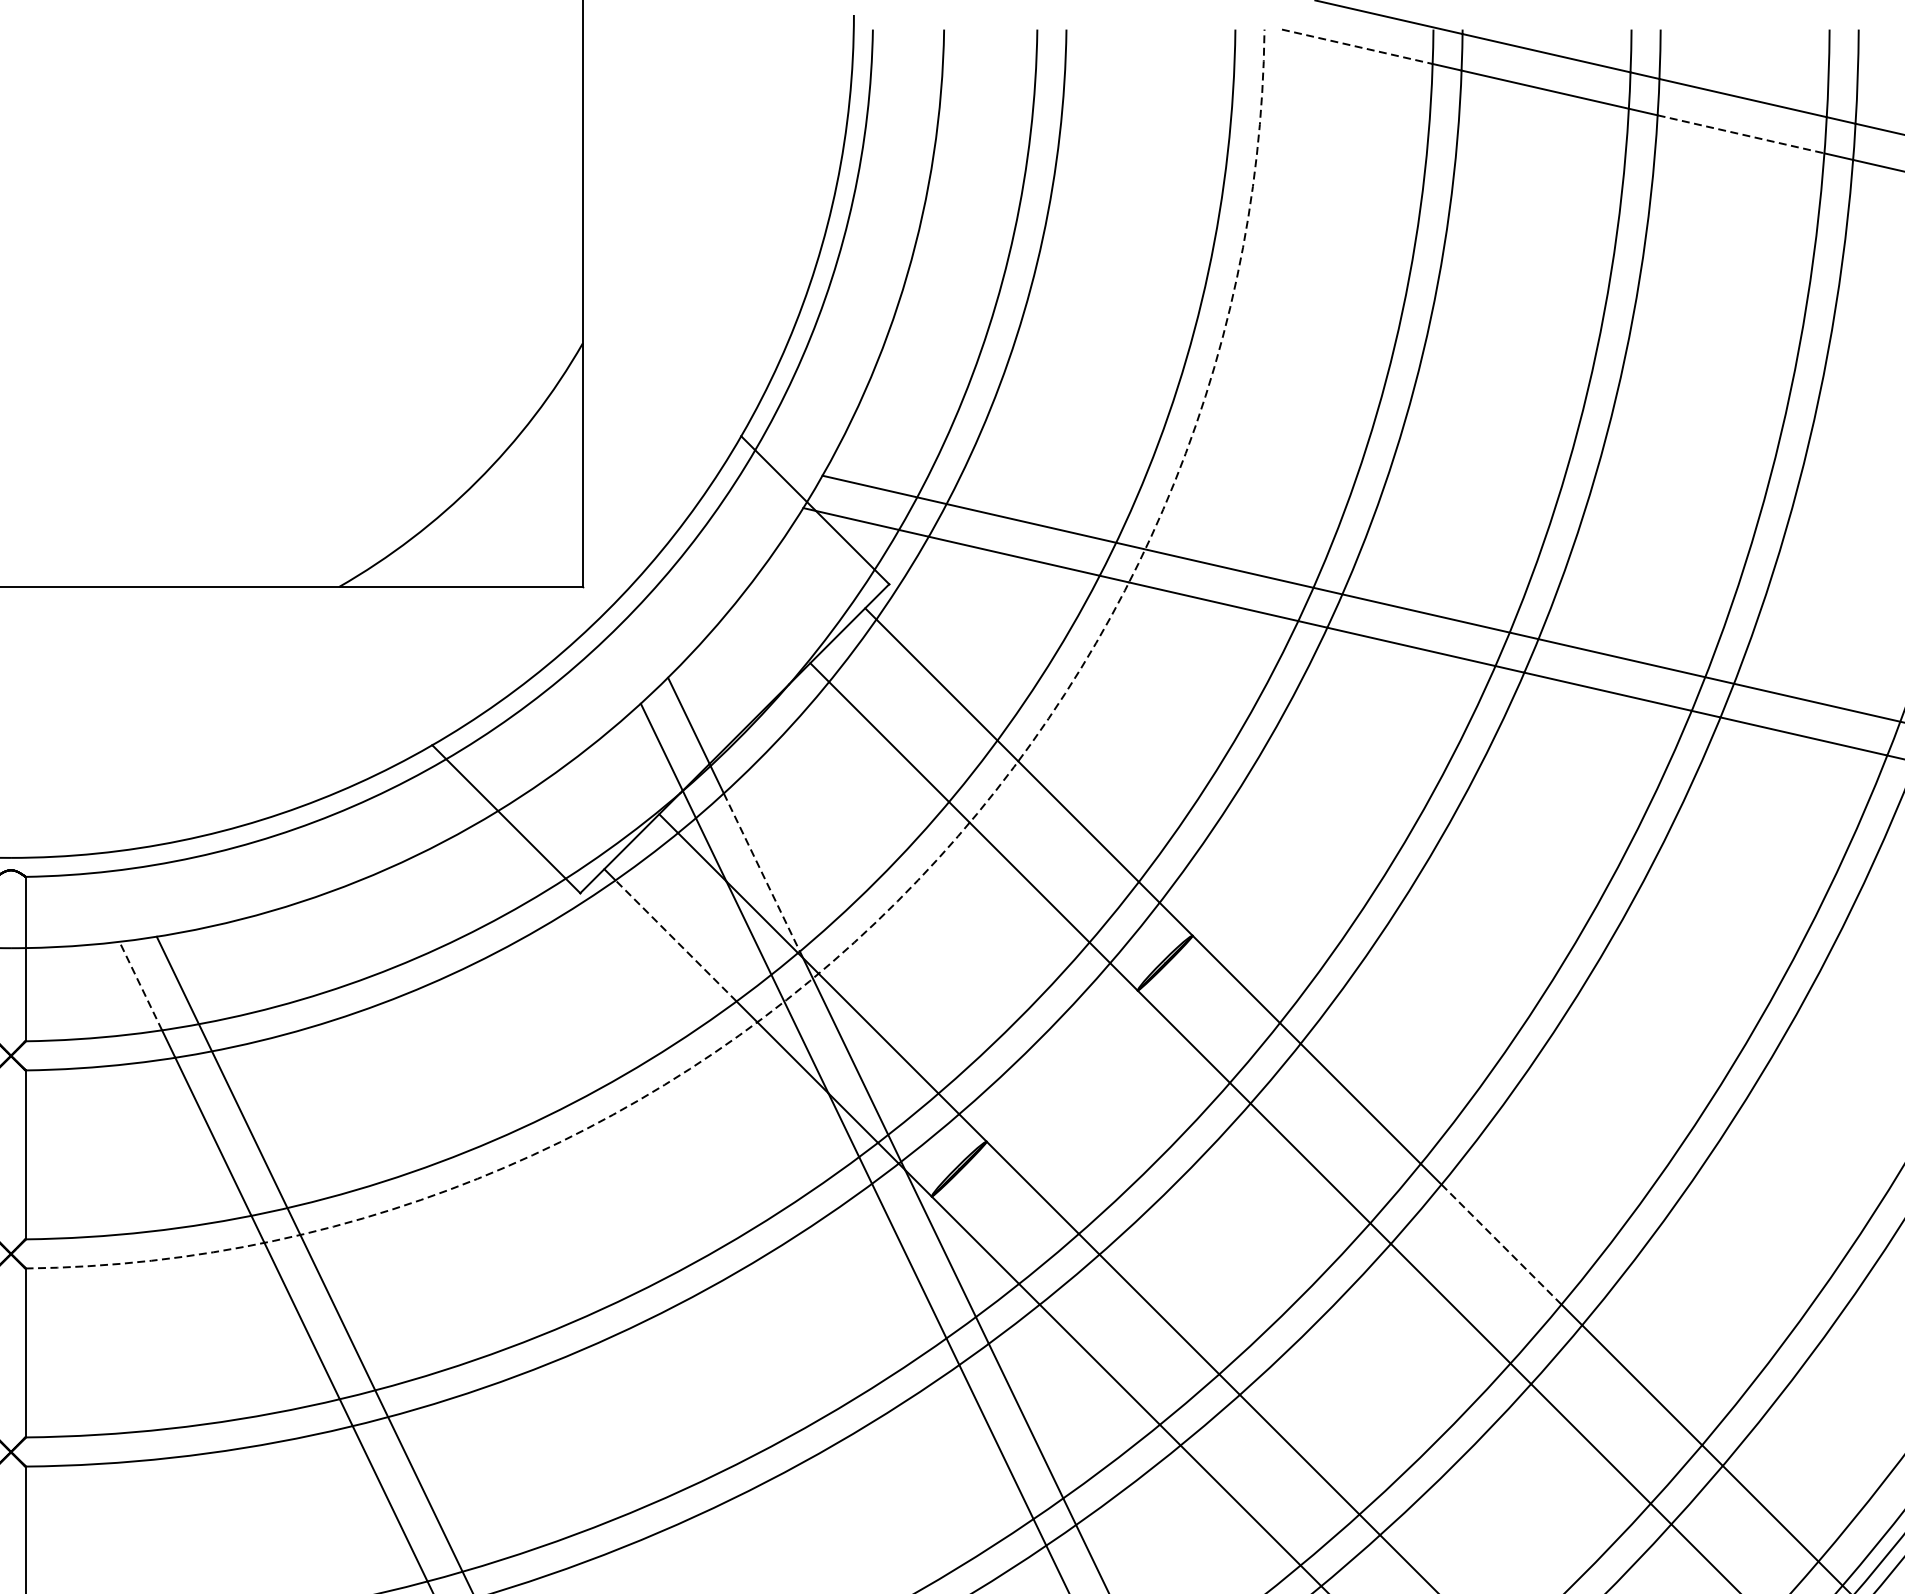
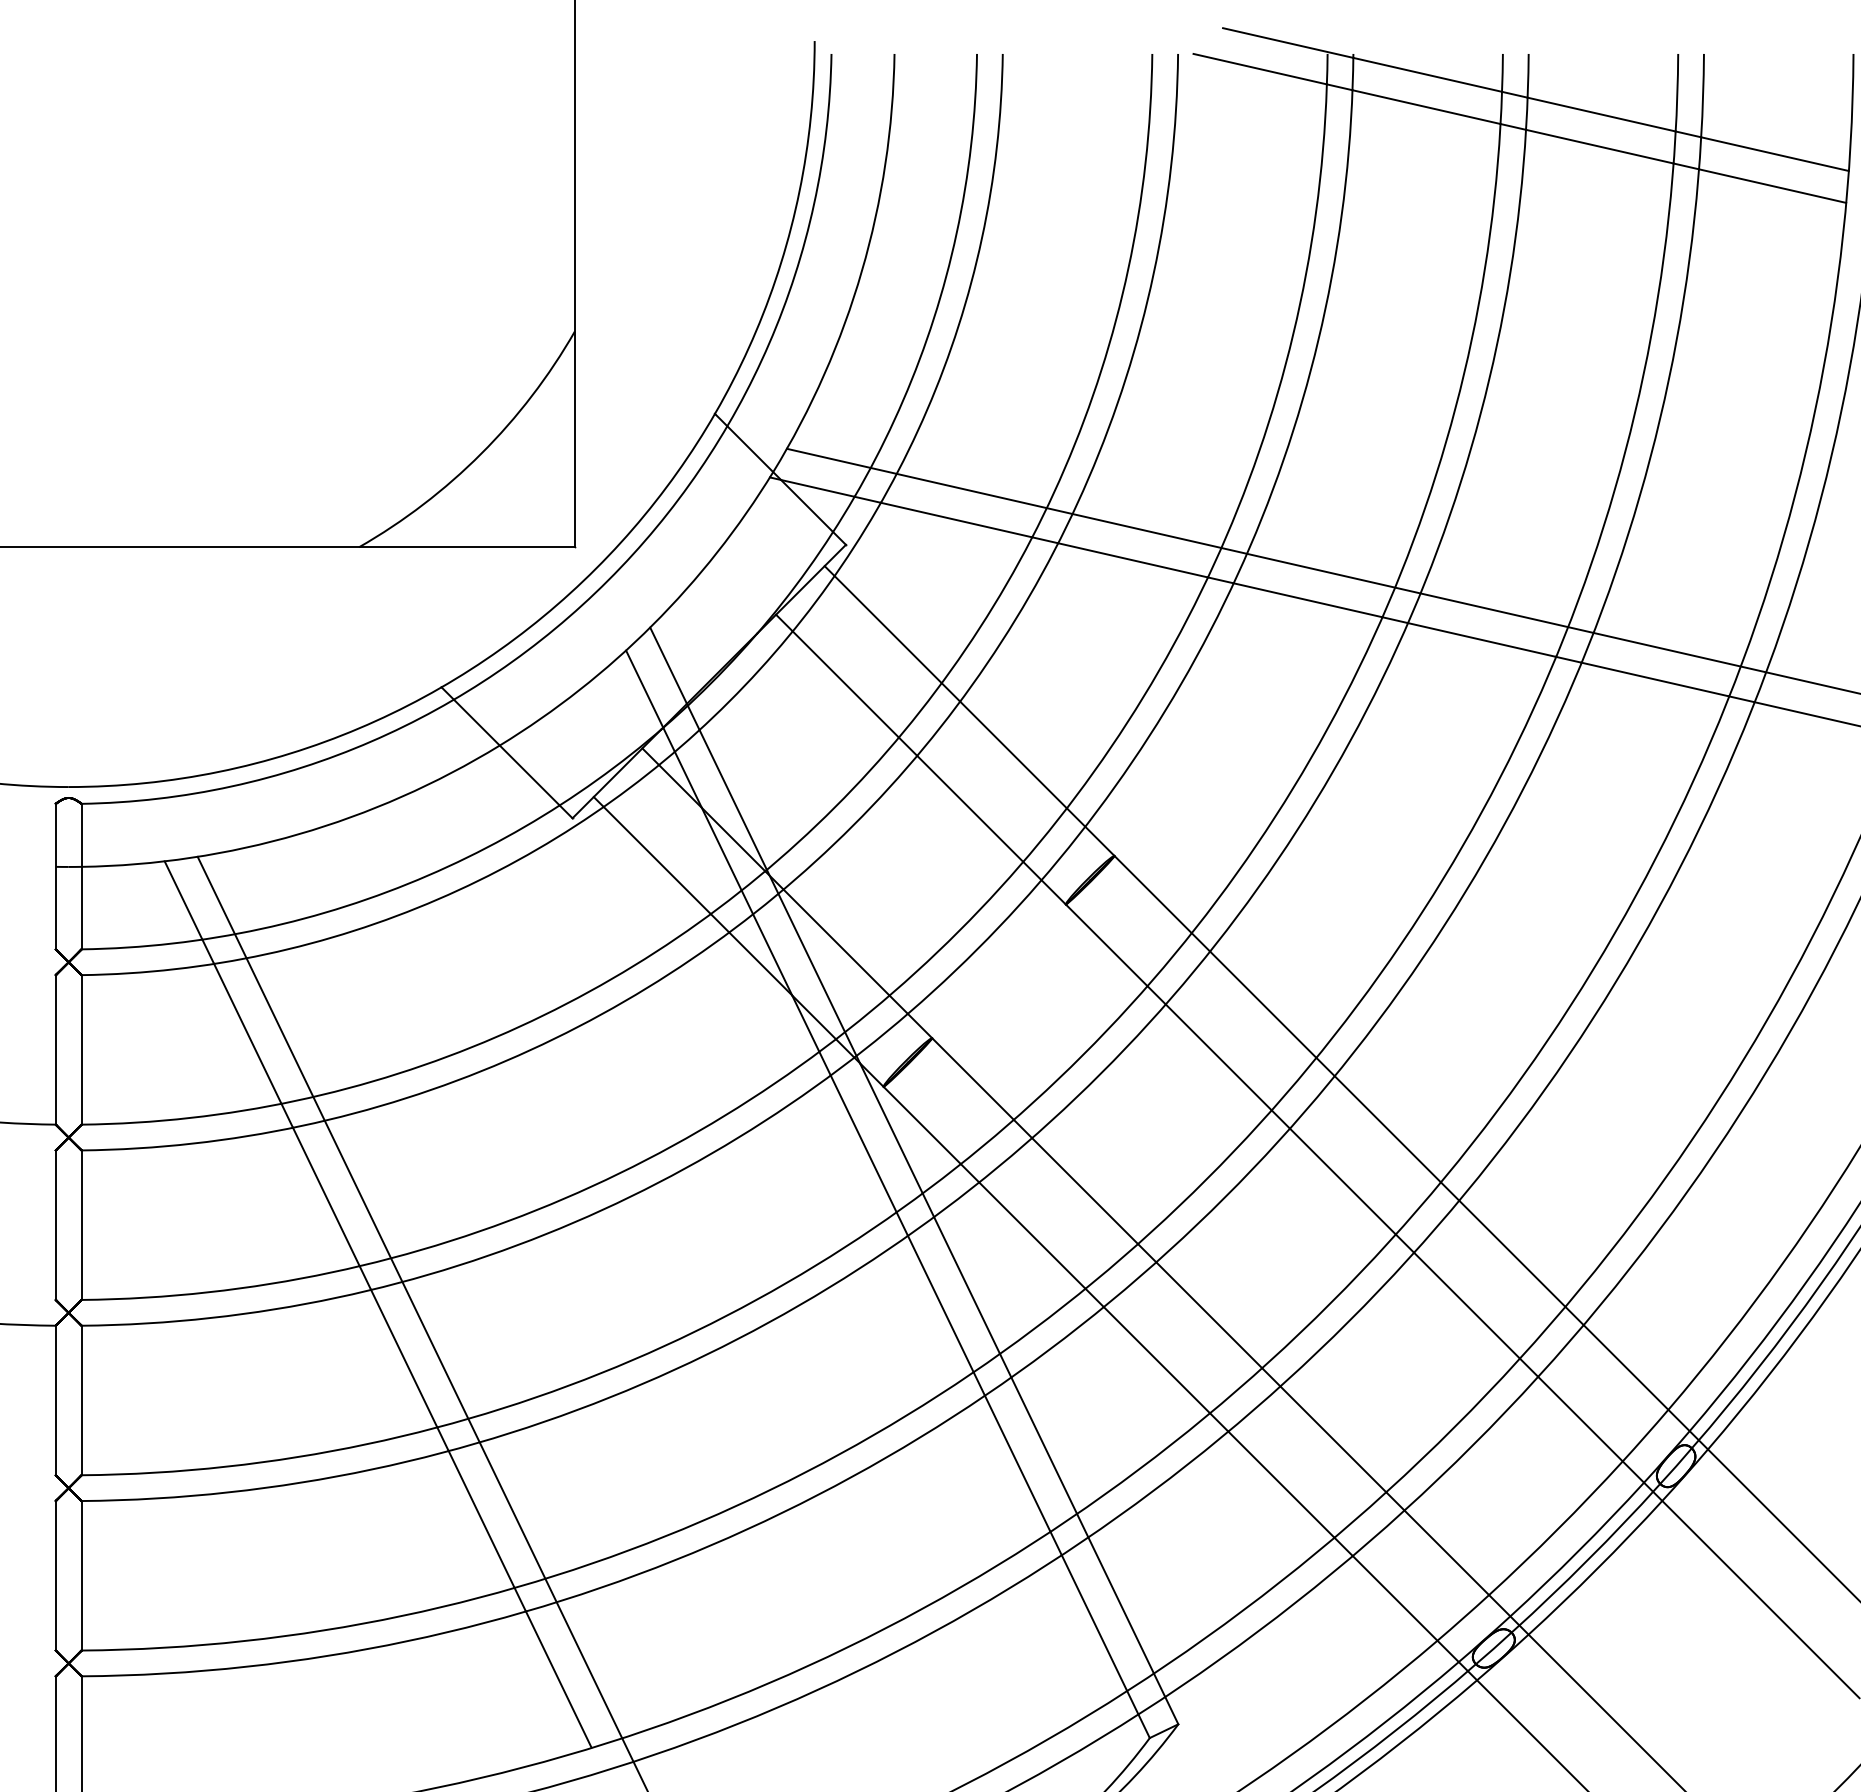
line: (1357, 47) -> (1260, 69), dashed -> solid
line: (1740, 134) -> (1599, 146), dashed -> solid
line: (762, 871) -> (733, 799), dashed -> solid
arc: (897, 901) -> (853, 825), dashed -> solid
line: (676, 940) -> (657, 860), dashed -> solid
line: (140, 986) -> (183, 900), dashed -> solid
line: (1502, 1244) -> (1388, 1129), dashed -> solid

